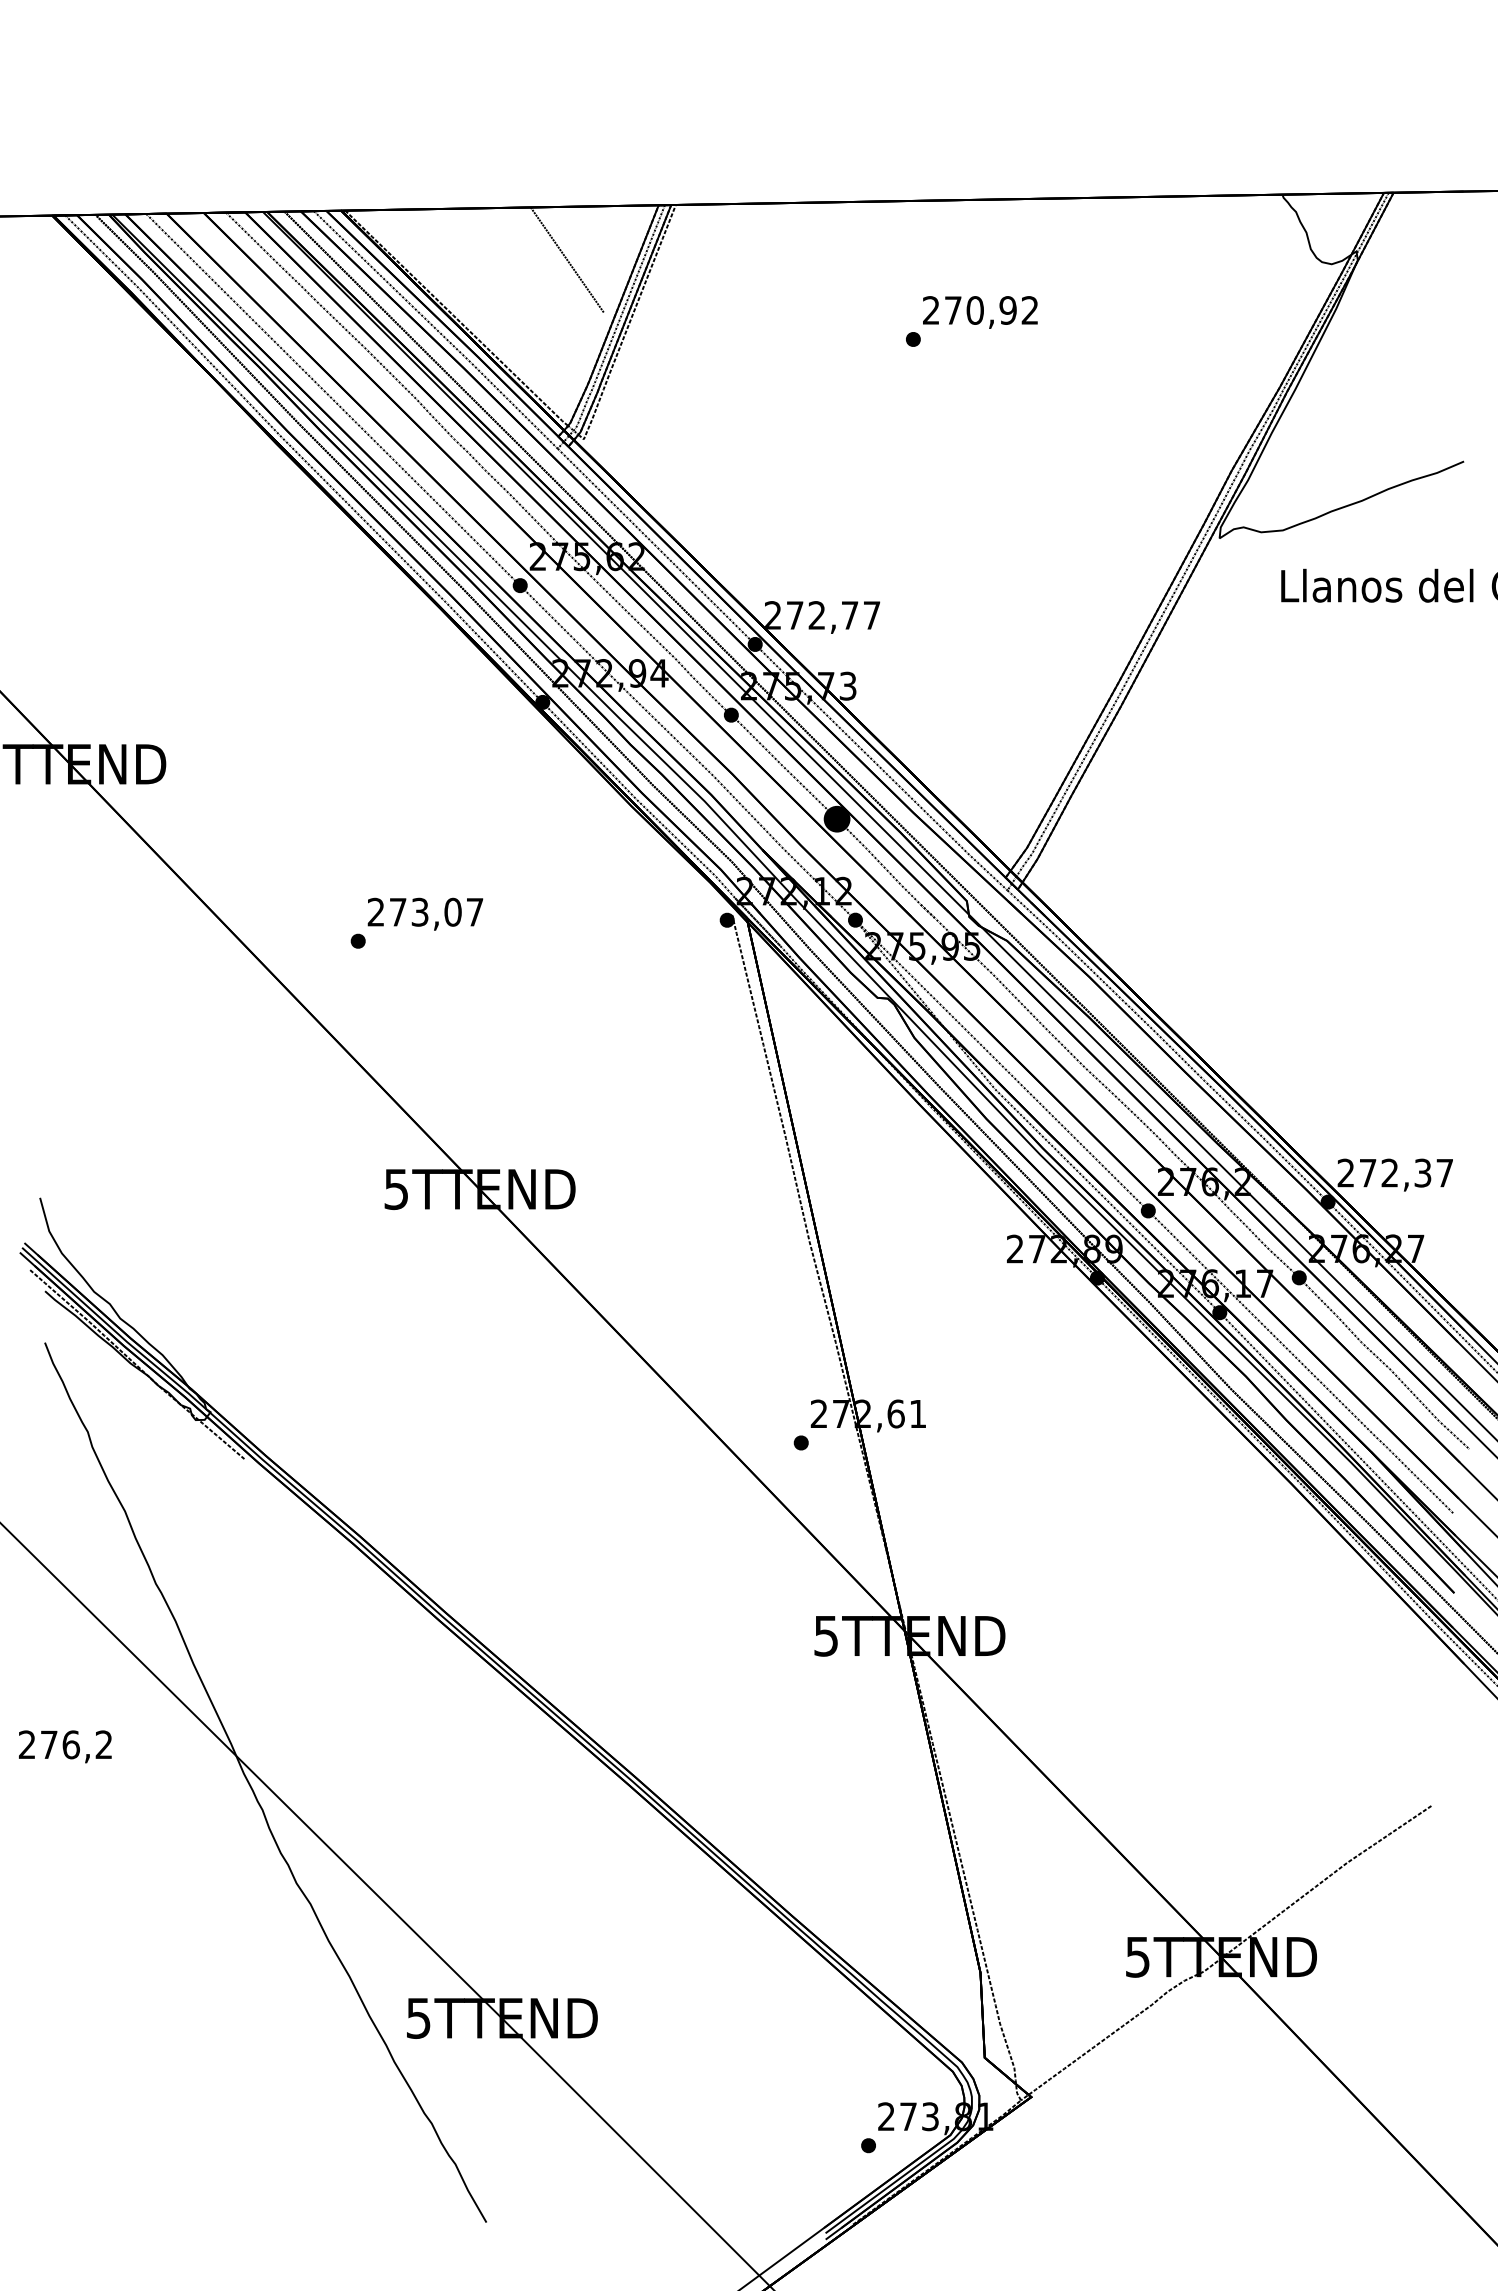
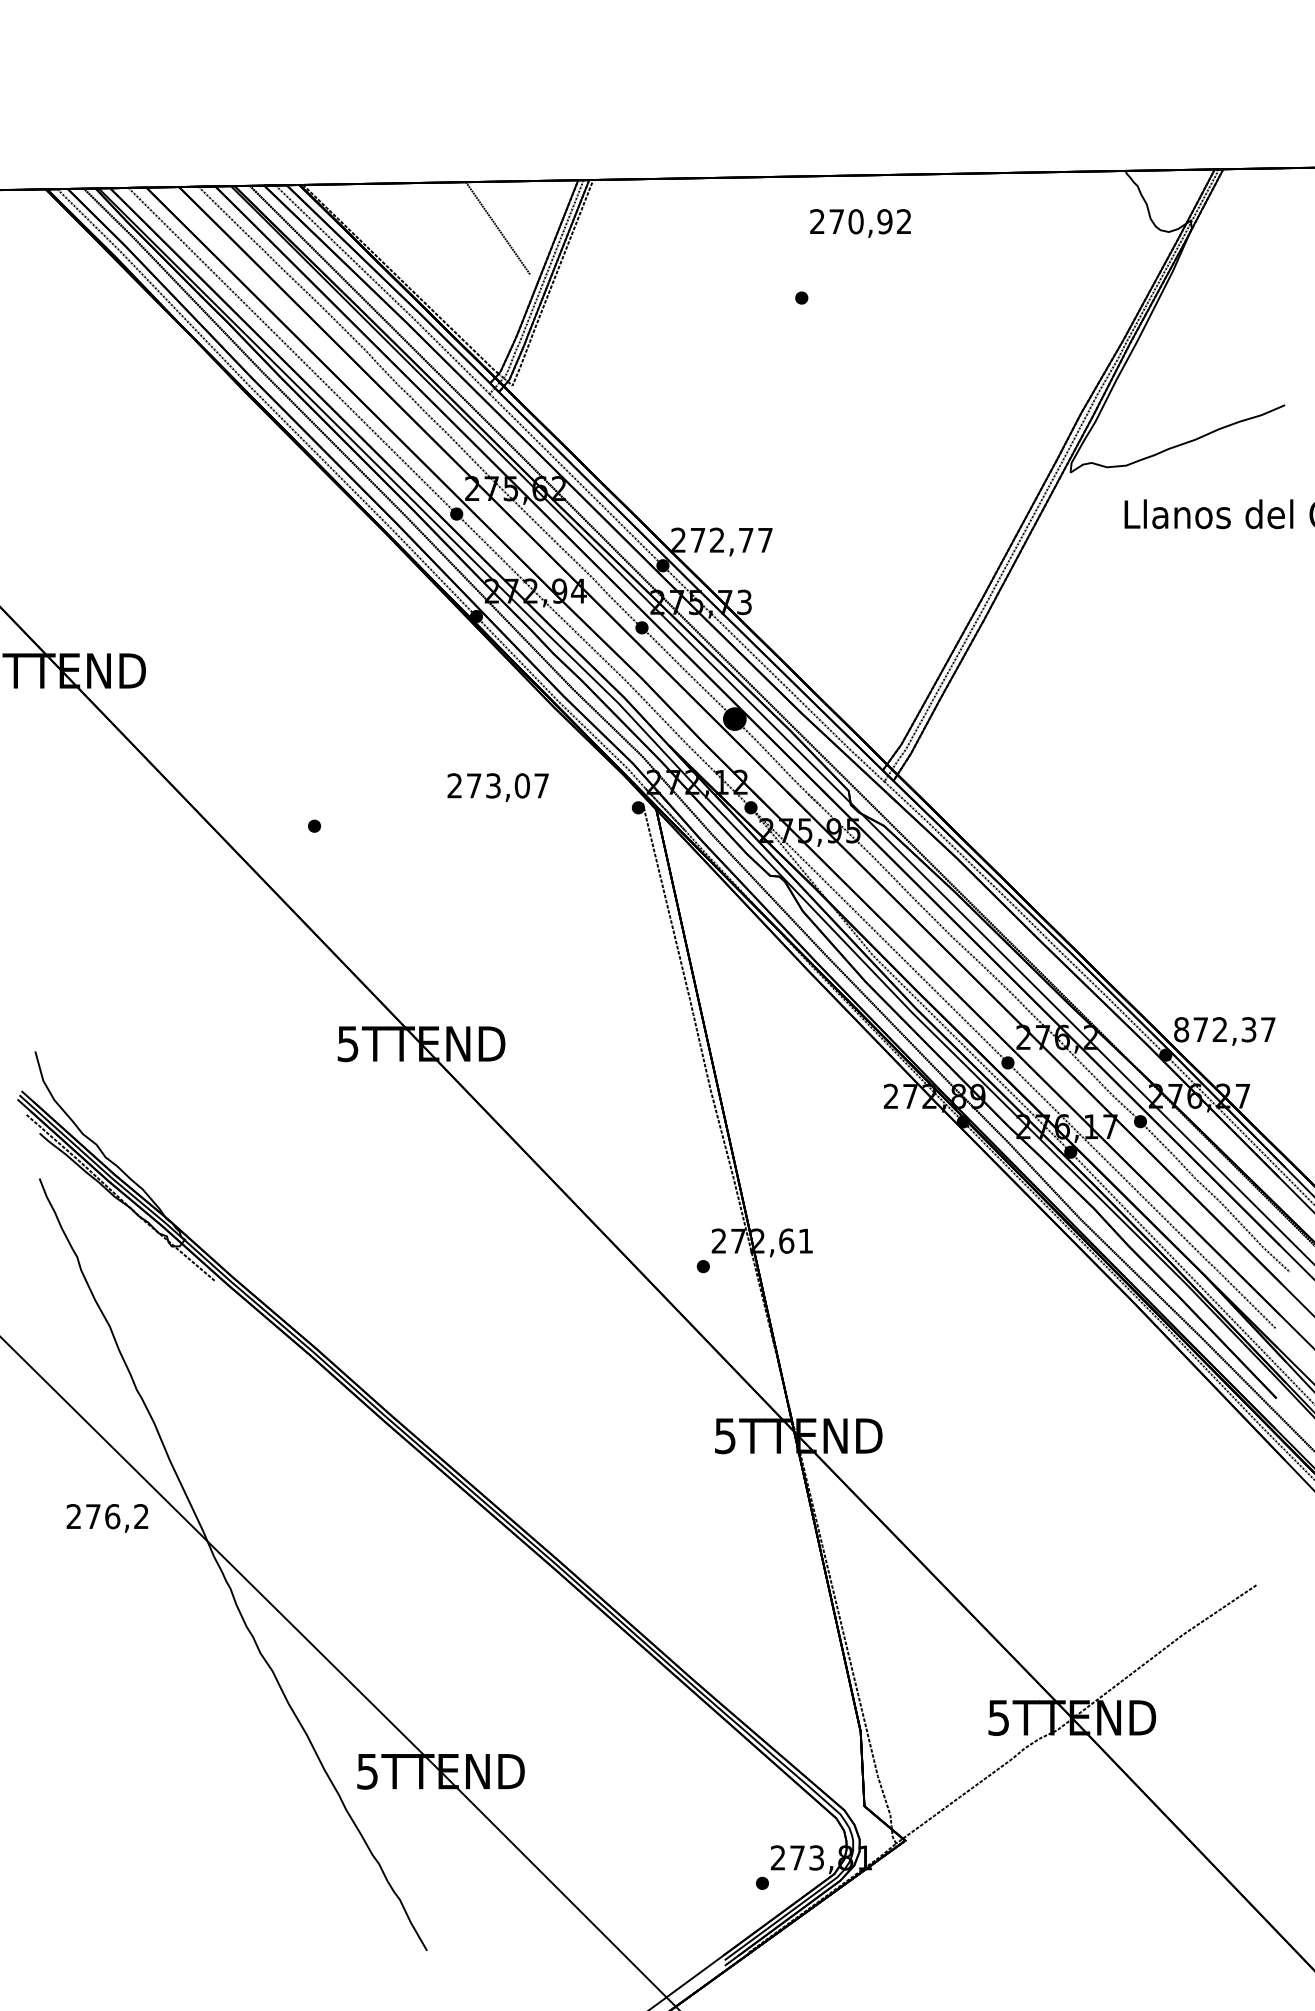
text: (980, 312) -> (860, 223), moved
text: (425, 913) -> (498, 786), moved
text: (1345, 1172) -> (1181, 1029), 272,37 -> 872,37
text: (65, 1746) -> (107, 1518), moved

